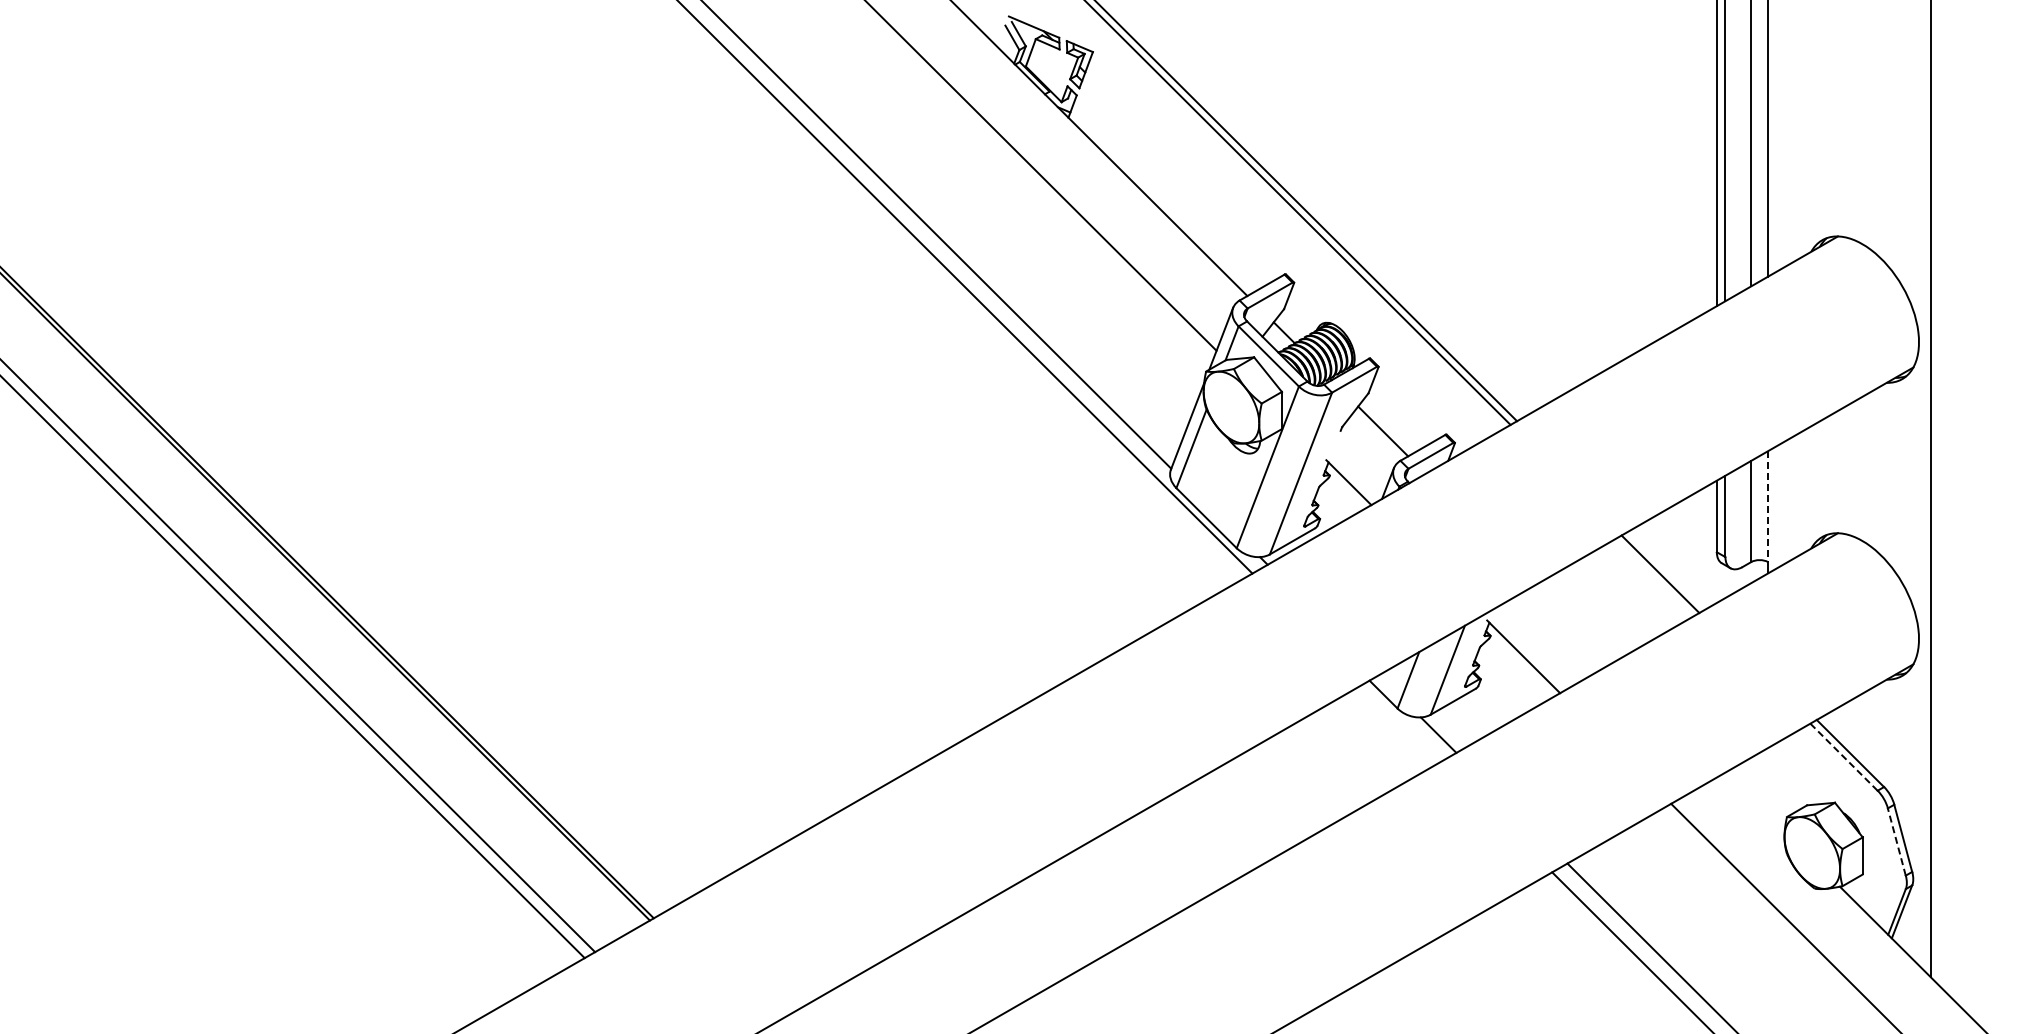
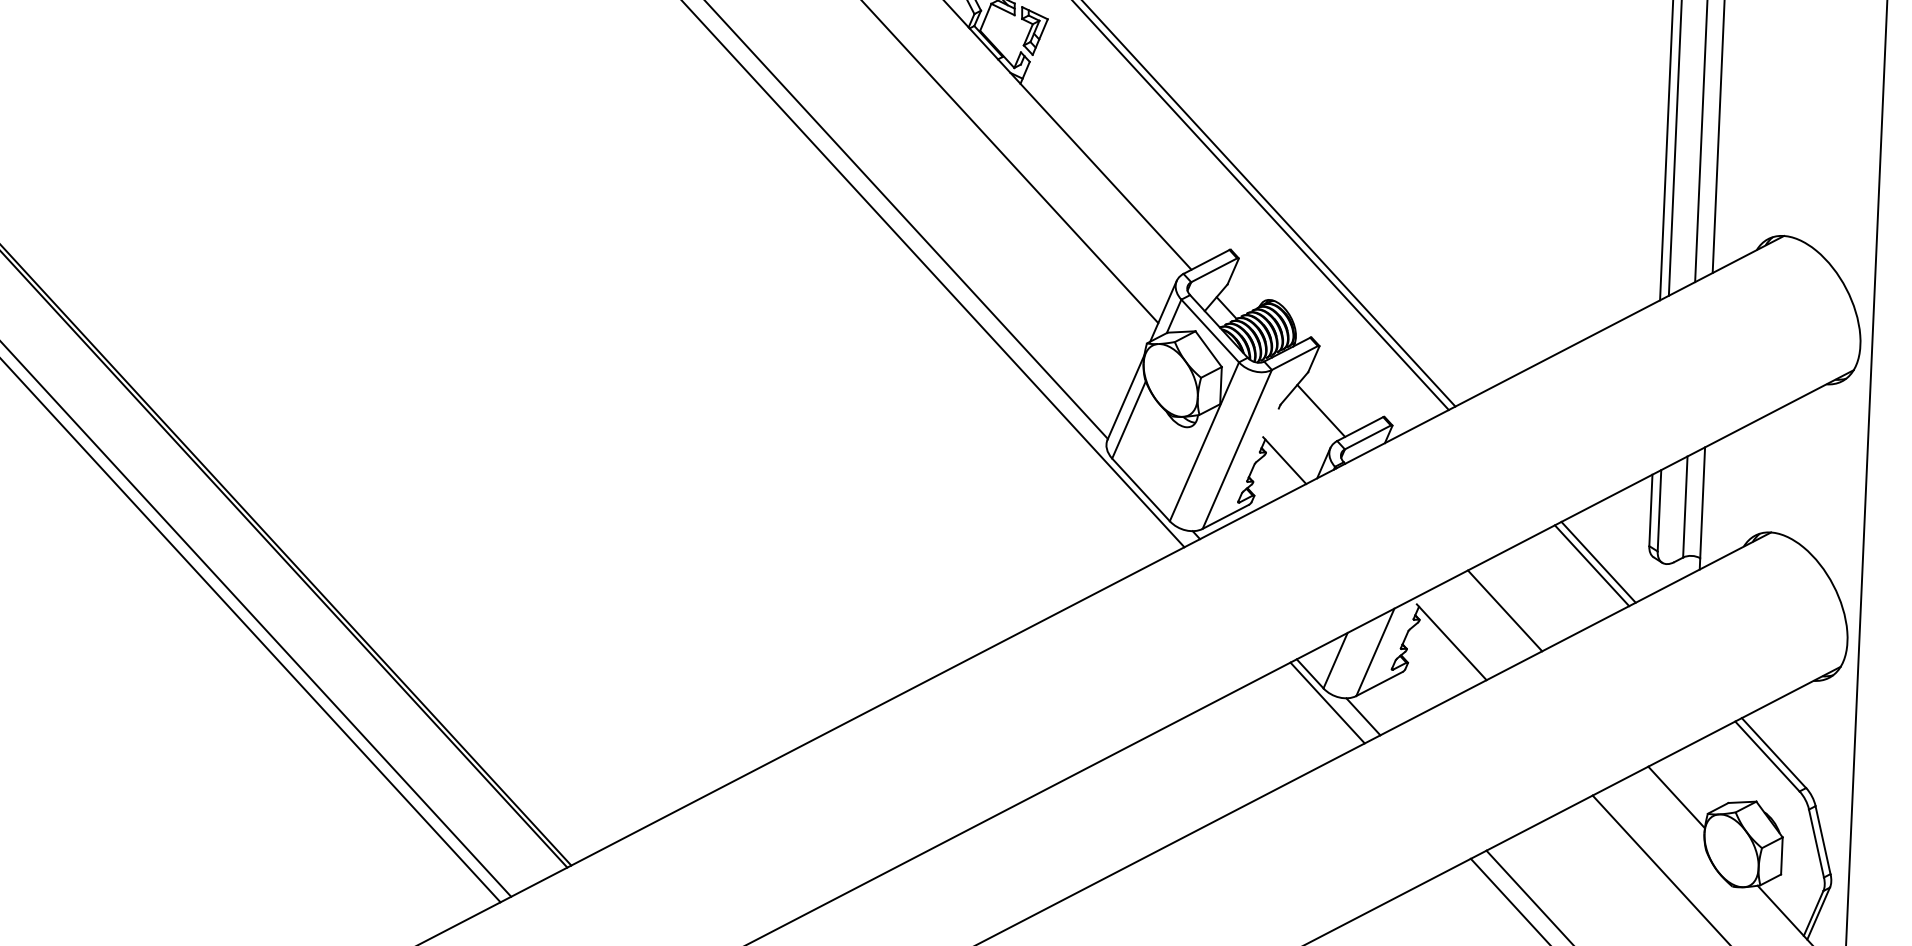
line: (1768, 506) -> (1702, 502), dashed -> solid
line: (1666, 570) -> (1598, 562), added
line: (1575, 622) -> (1505, 610), added
line: (1402, 722) -> (1327, 702), added
line: (1843, 757) -> (1766, 756), dashed -> solid
line: (1754, 801) -> (1676, 796), added
line: (1896, 842) -> (1816, 844), dashed -> solid

